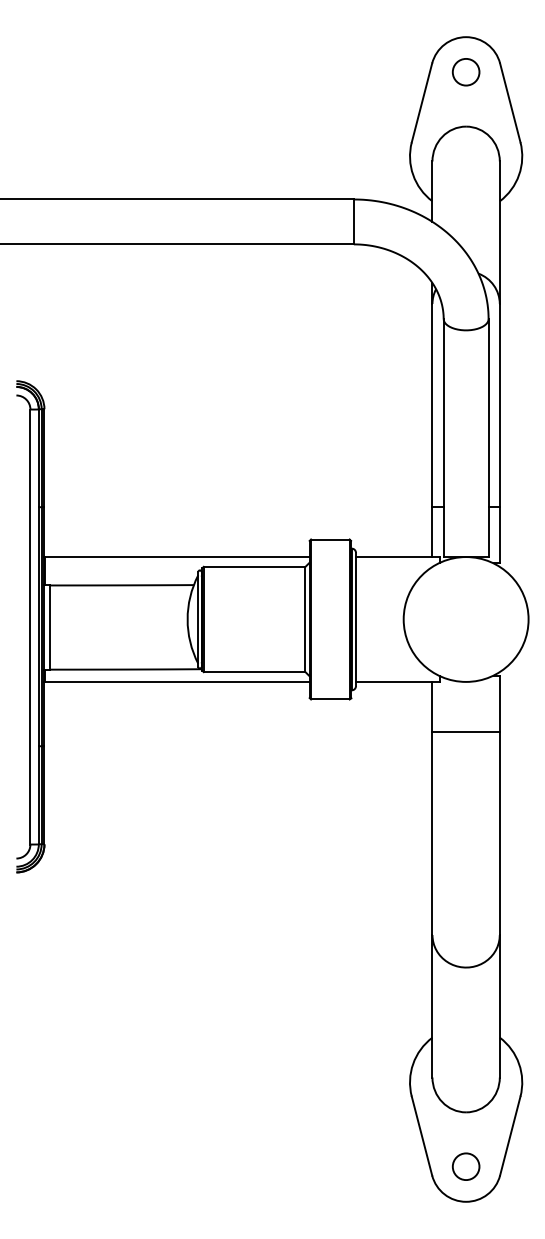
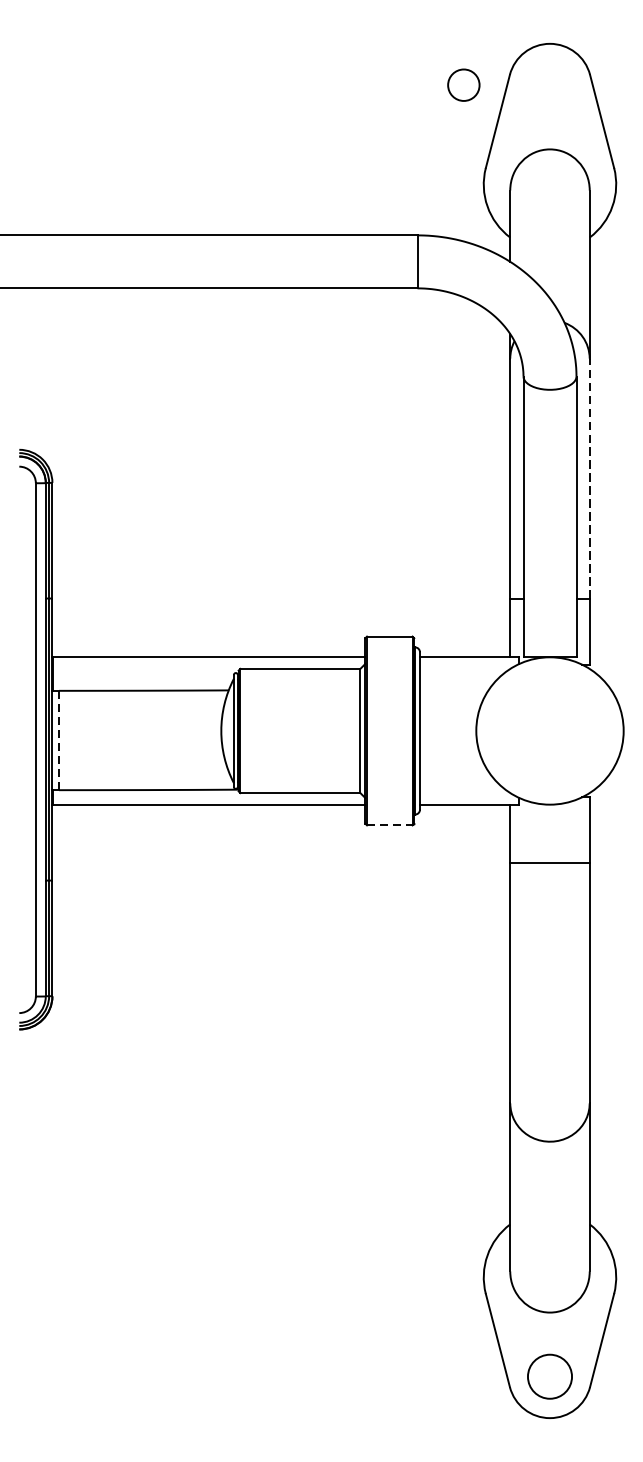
circle: (465, 72) -> (463, 85), moved
line: (499, 405) -> (589, 478), solid -> dashed
line: (50, 628) -> (59, 741), solid -> dashed
line: (330, 699) -> (389, 825), solid -> dashed
circle: (465, 1166) -> (549, 1376), size x1.4

